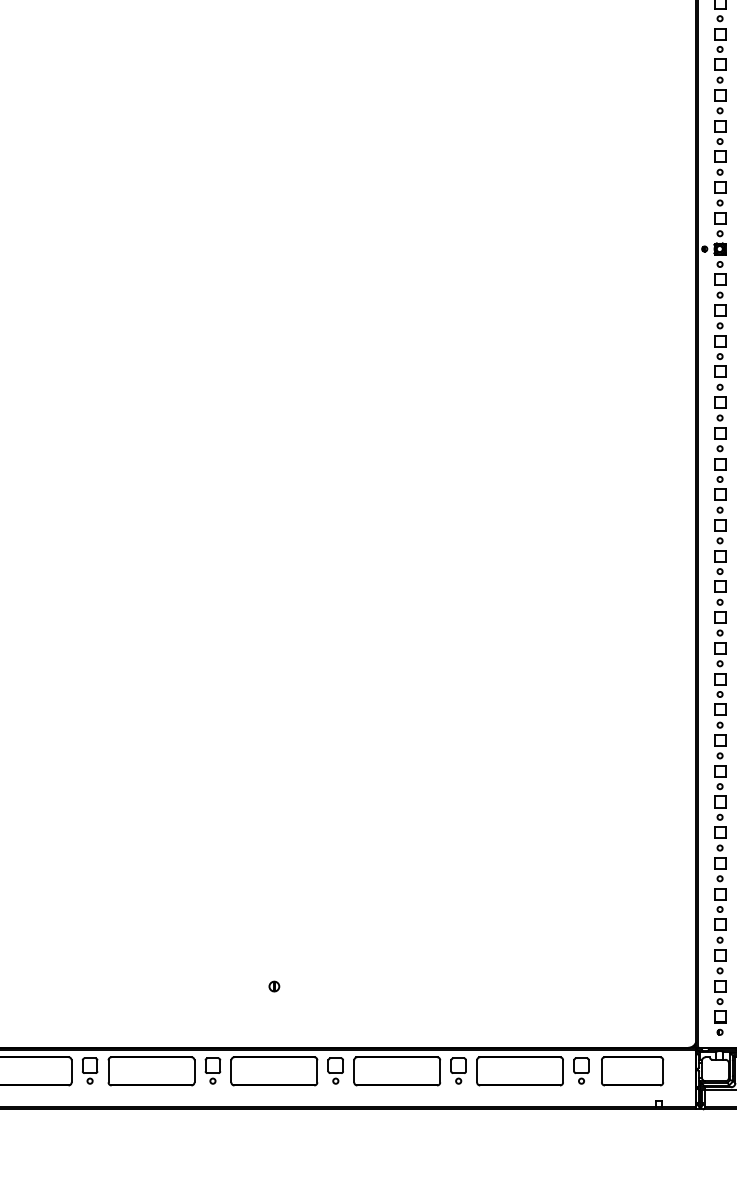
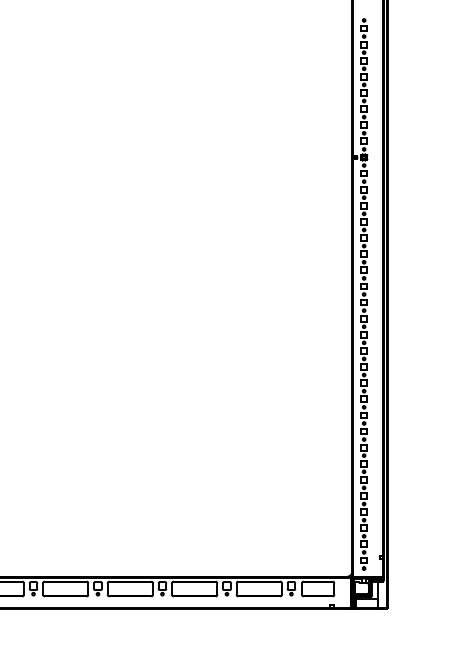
part: (272, 986) -> (129, 544), removed

